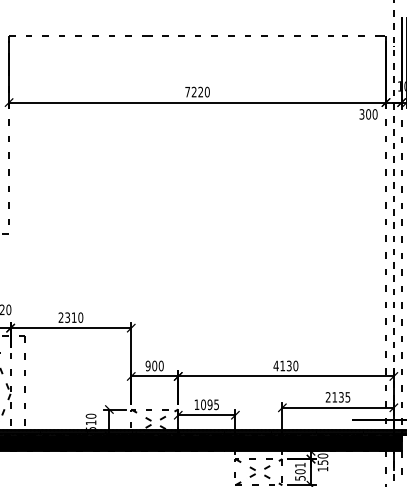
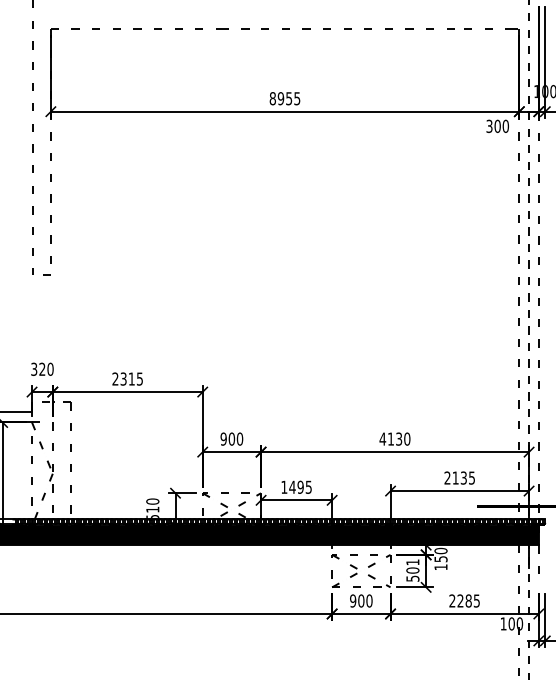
text: (197, 91) -> (284, 98), 7220 -> 8955
text: (80, 317) -> (139, 378), 2310 -> 2315
text: (203, 404) -> (292, 486), 1095 -> 1495

